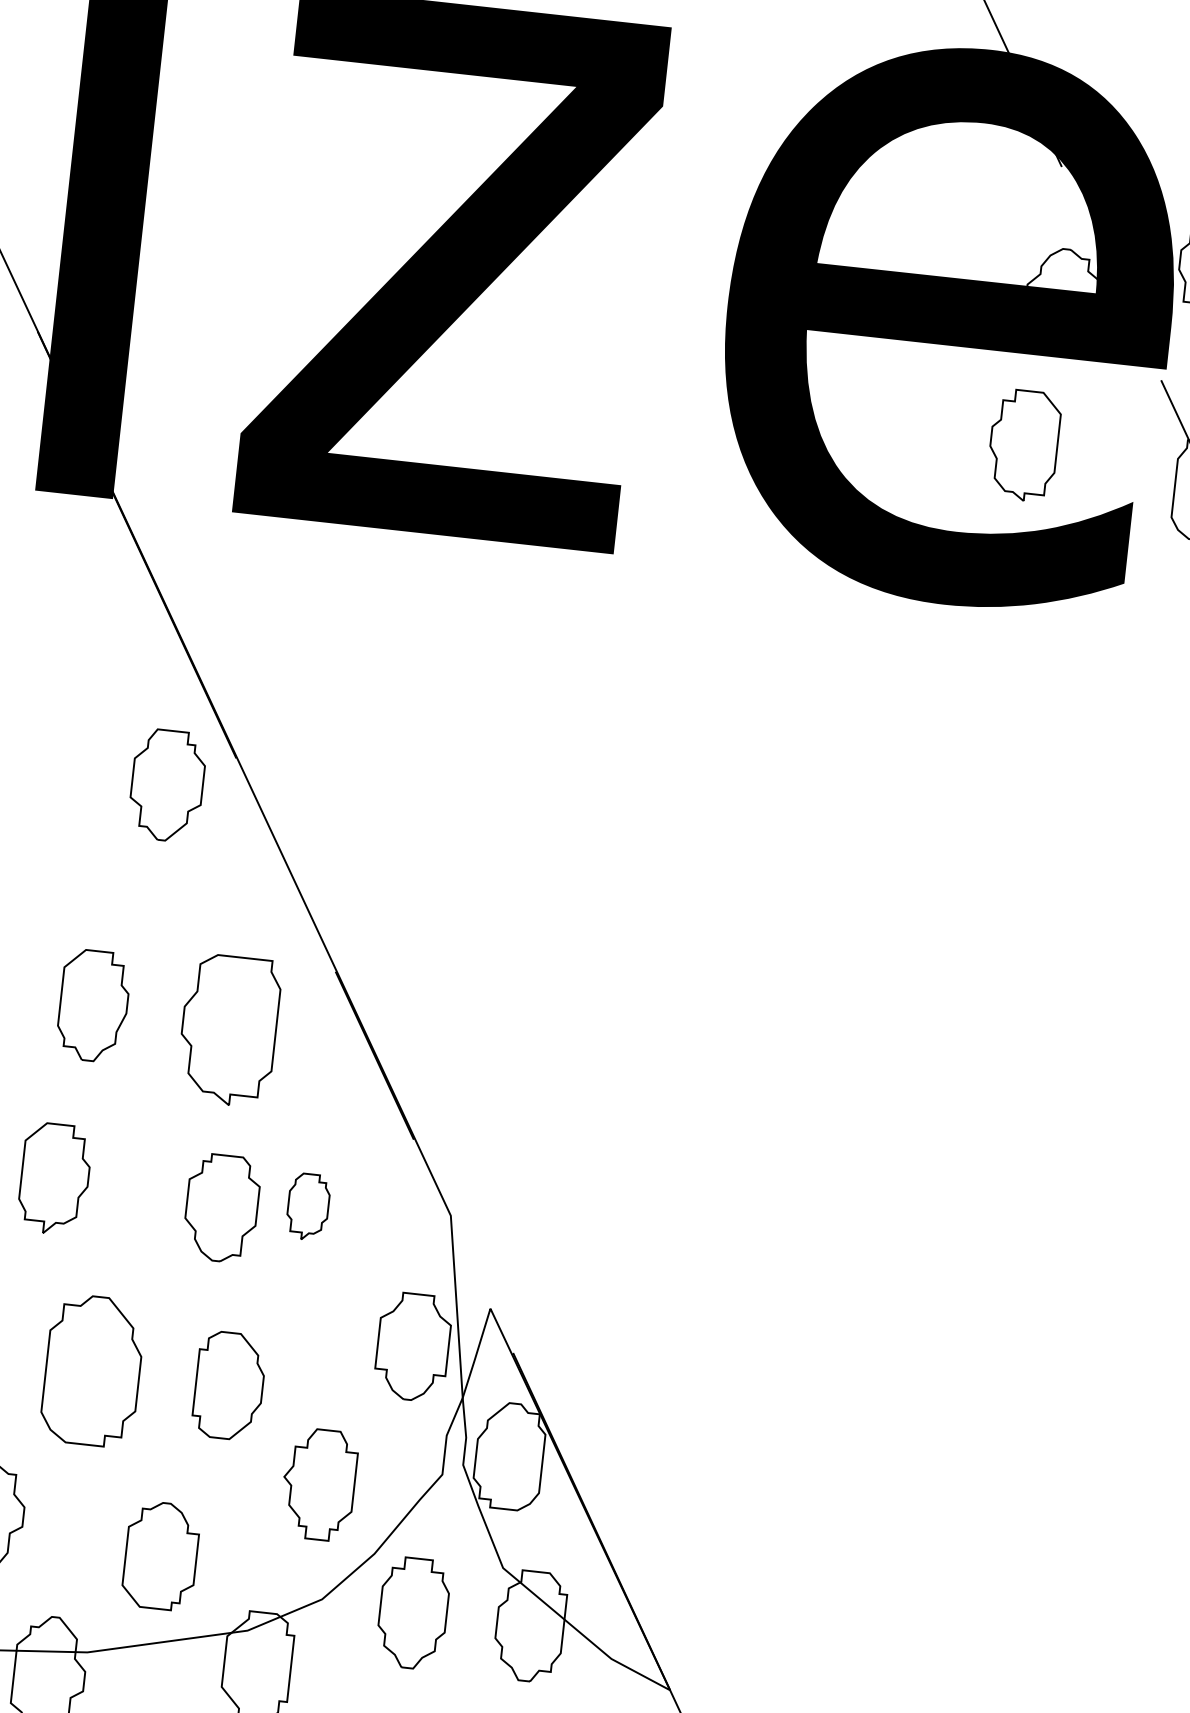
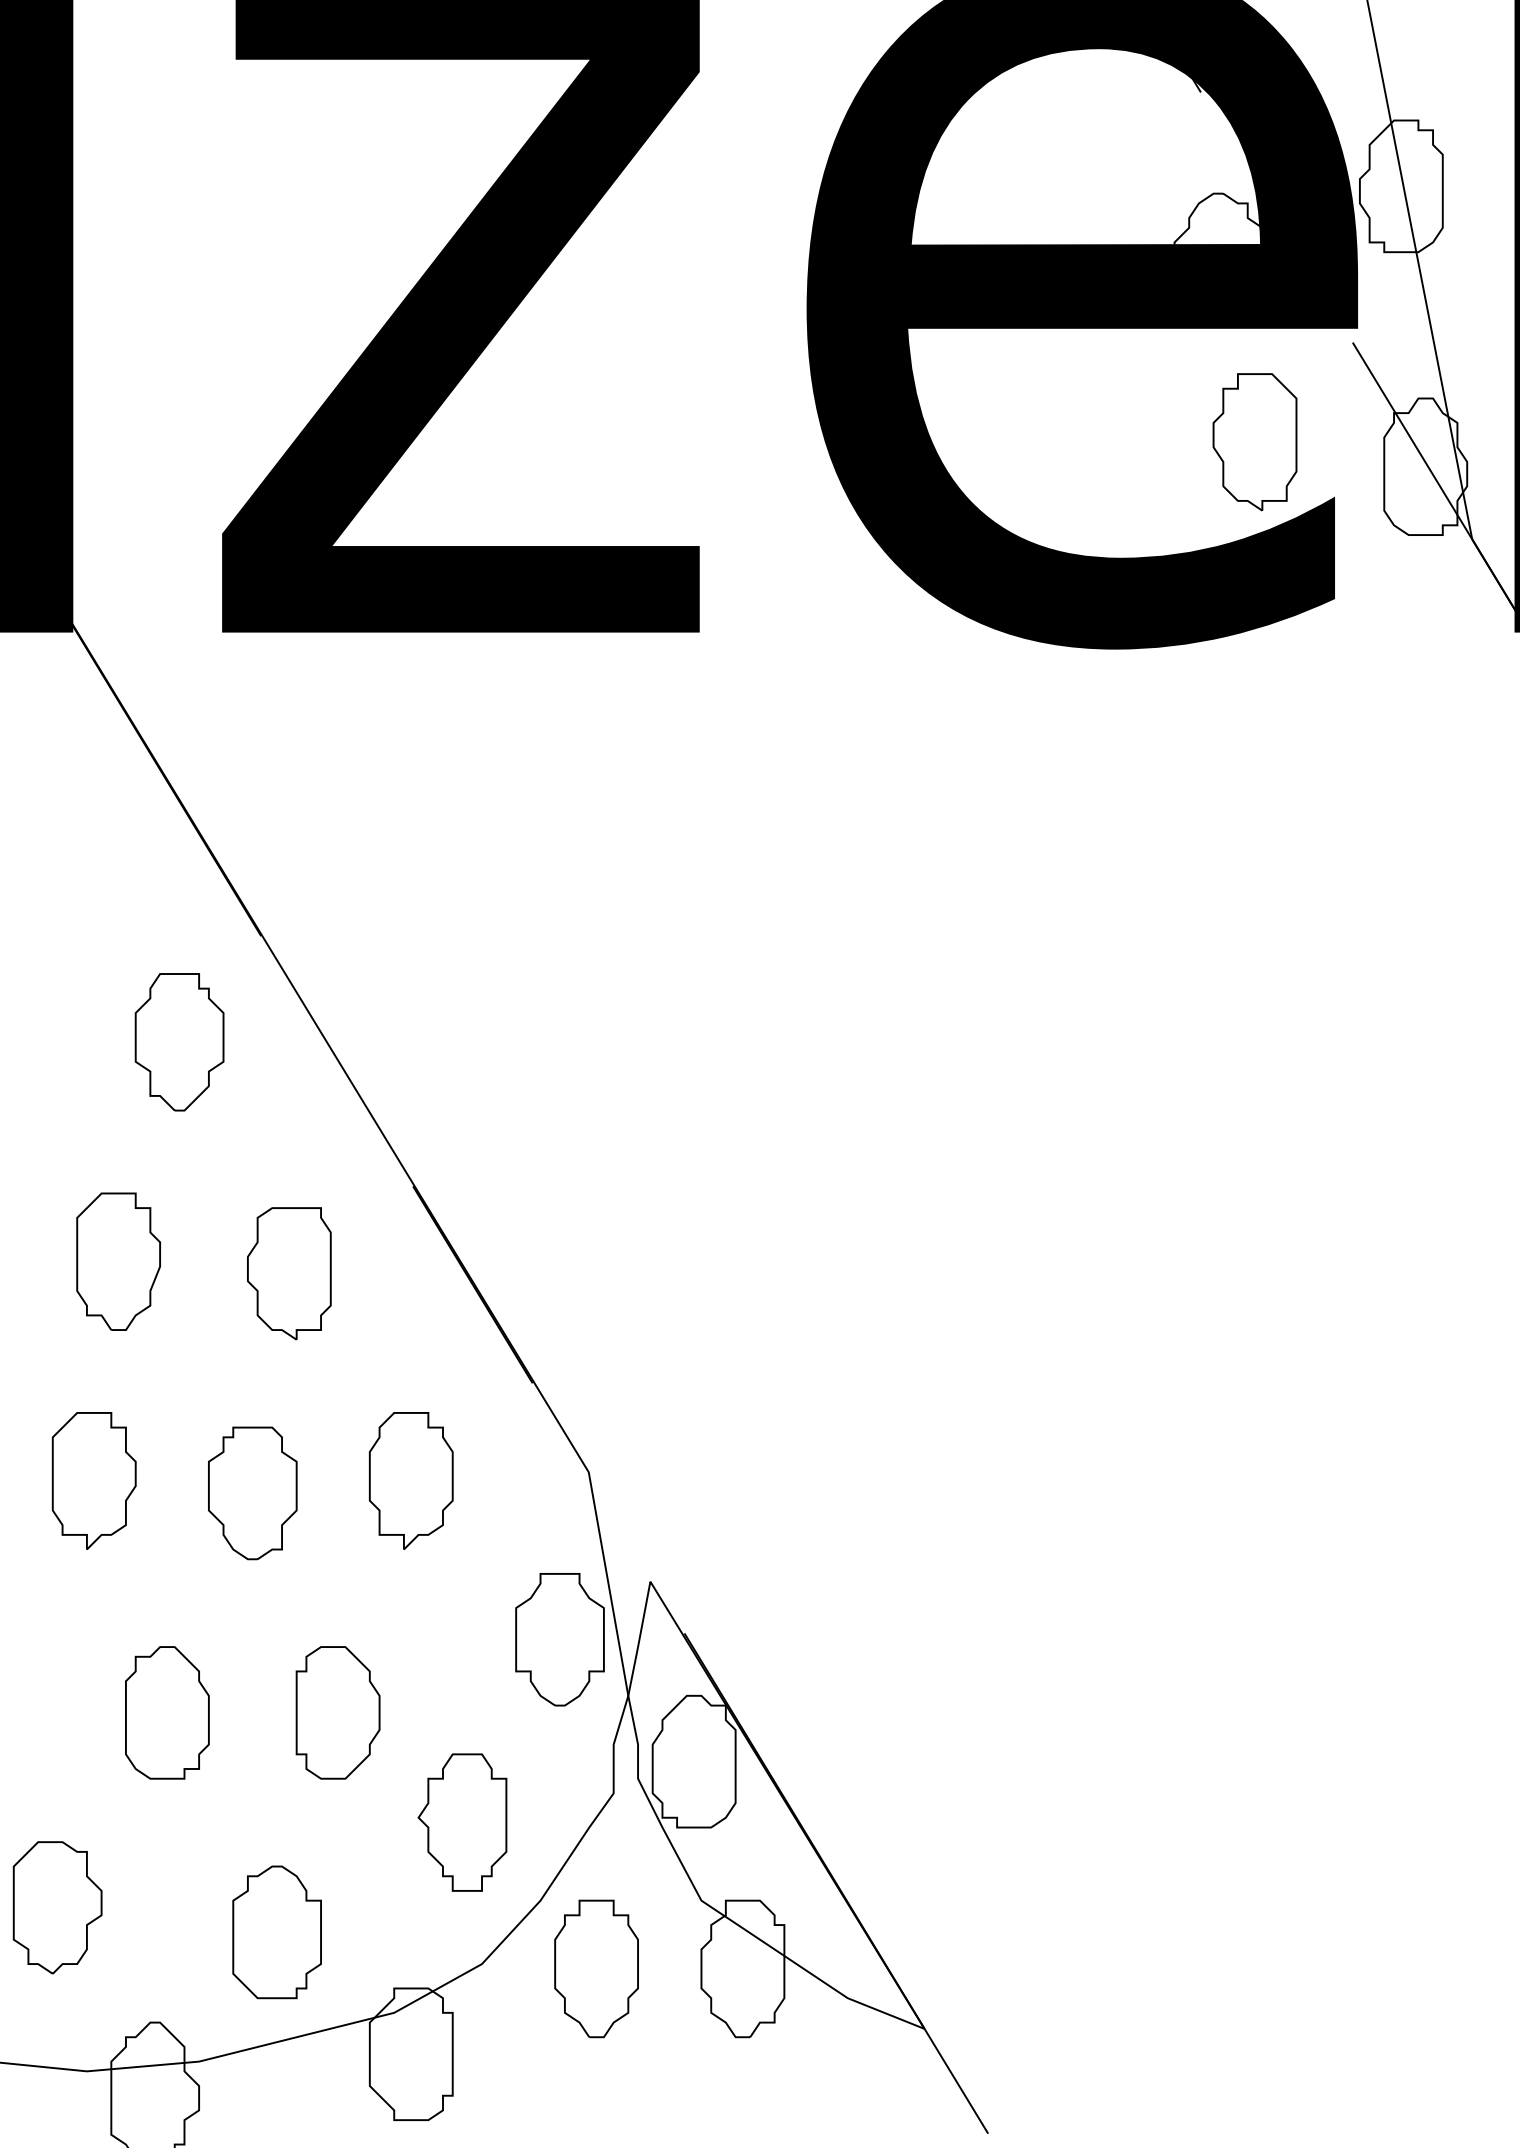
part: (1023, 445) -> (1254, 442), moved
part: (167, 785) -> (179, 1042), moved
part: (229, 1030) -> (289, 1273), size x0.71
part: (308, 1206) -> (411, 1480), size x1.67
part: (221, 1208) -> (252, 1493), moved
part: (92, 1370) -> (167, 1712), size x0.71

